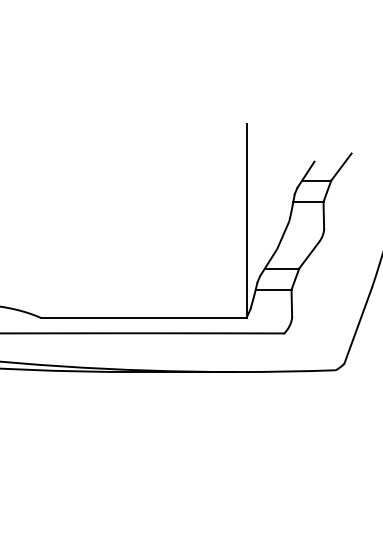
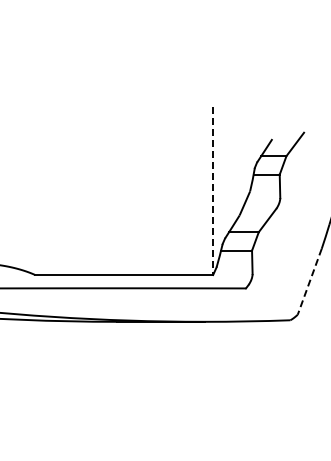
line: (246, 221) -> (213, 191), solid -> dashed
line: (357, 326) -> (309, 282), solid -> dashed

